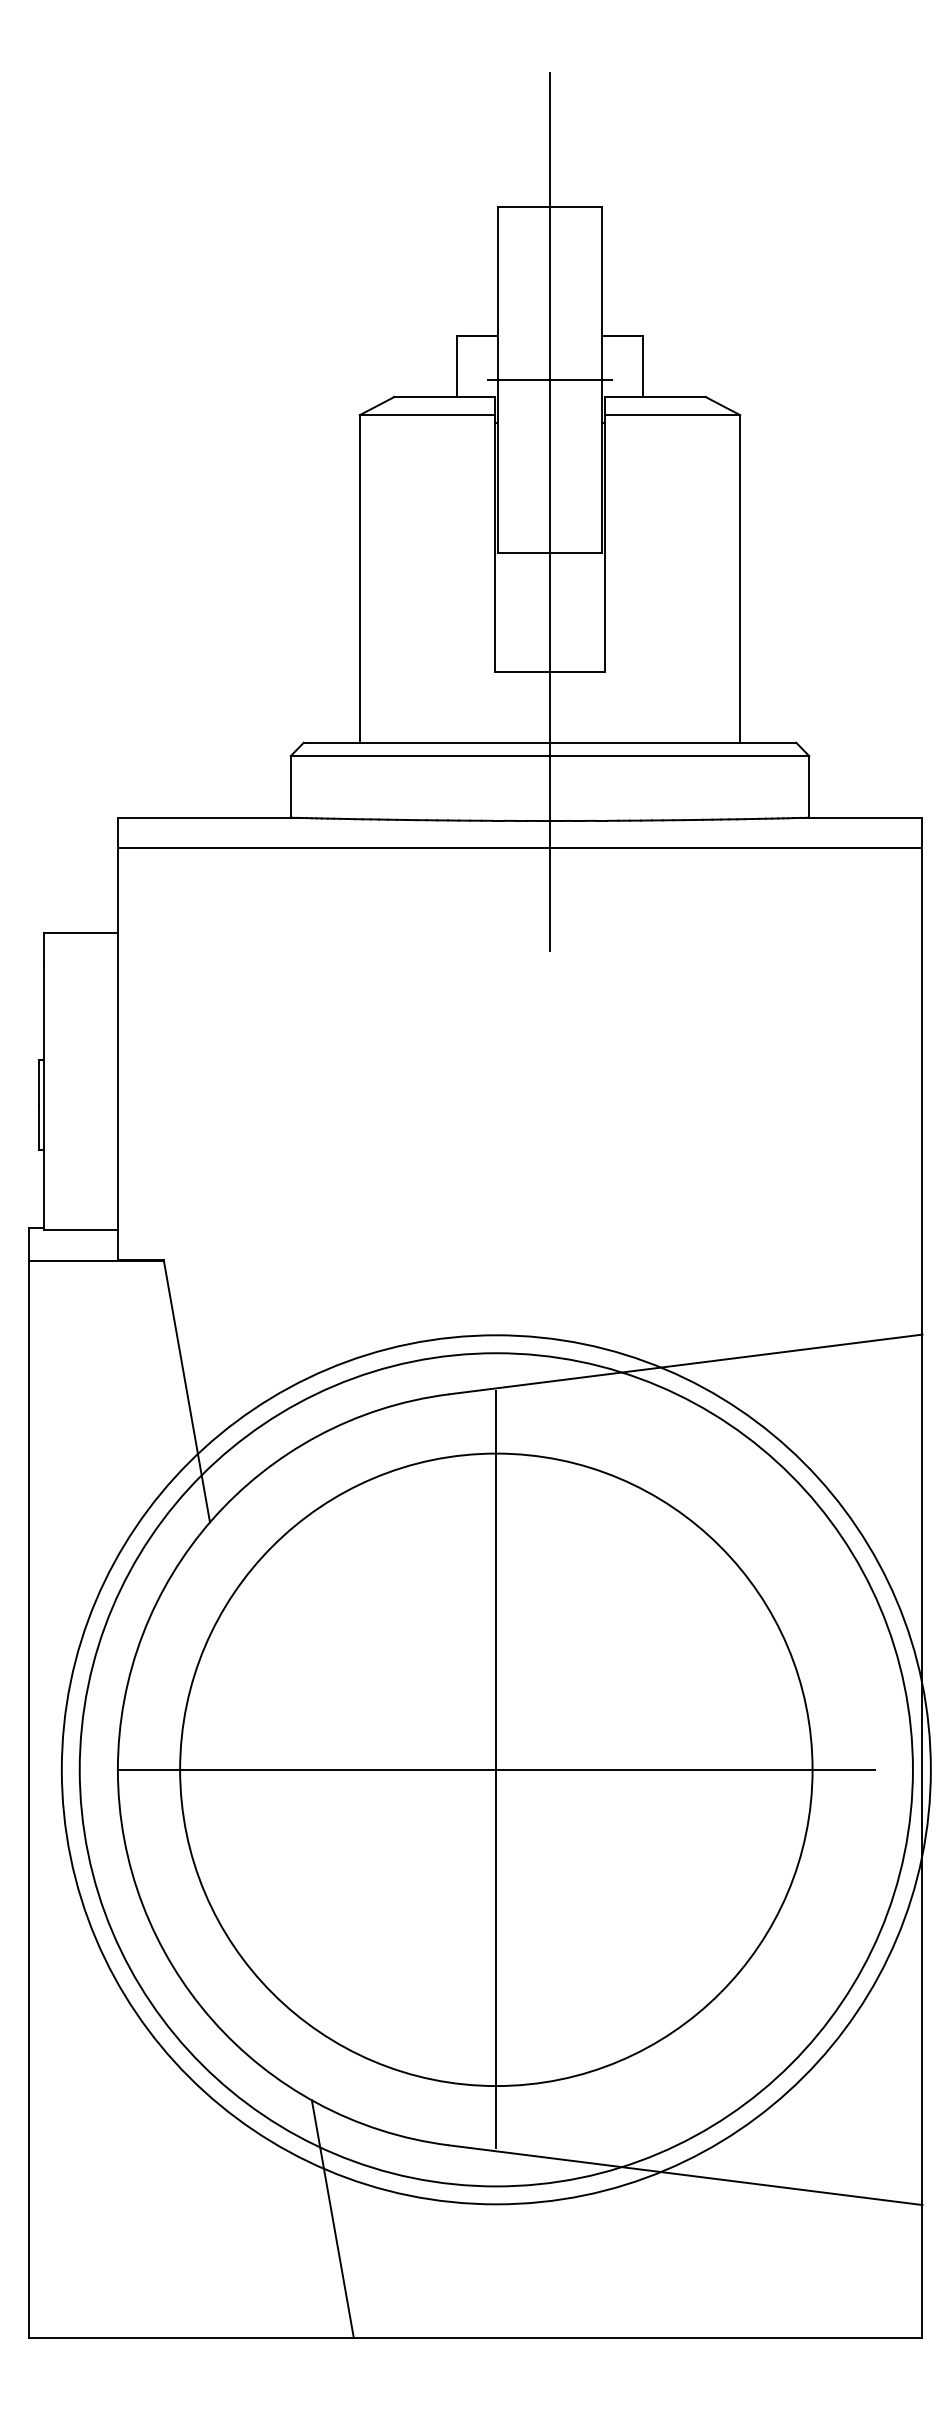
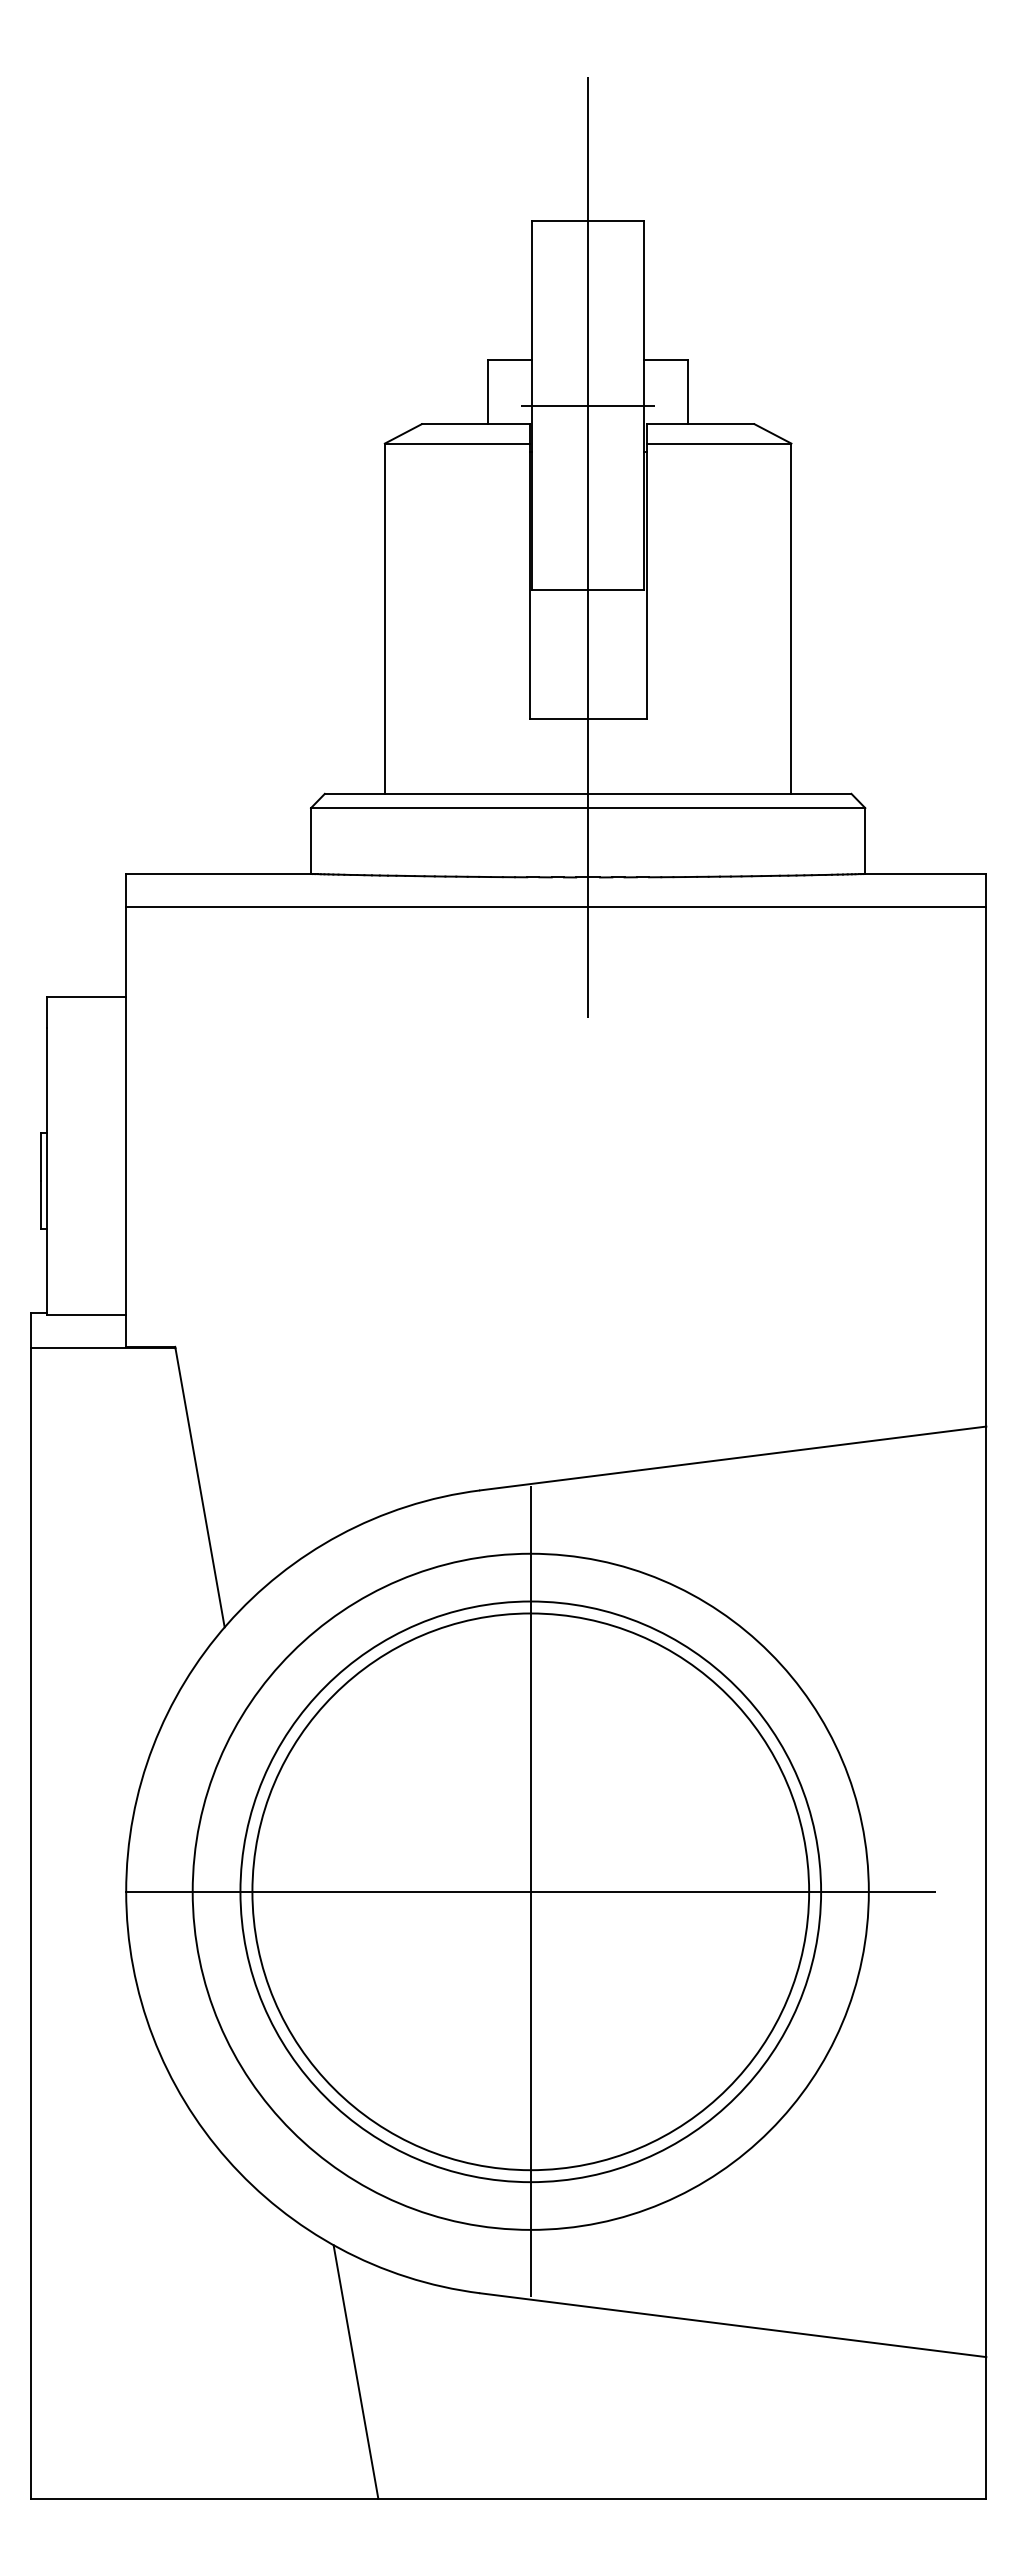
circle: (496, 1769) -> (530, 1891), size x0.62
circle: (496, 1769) -> (530, 1891), size x0.62

